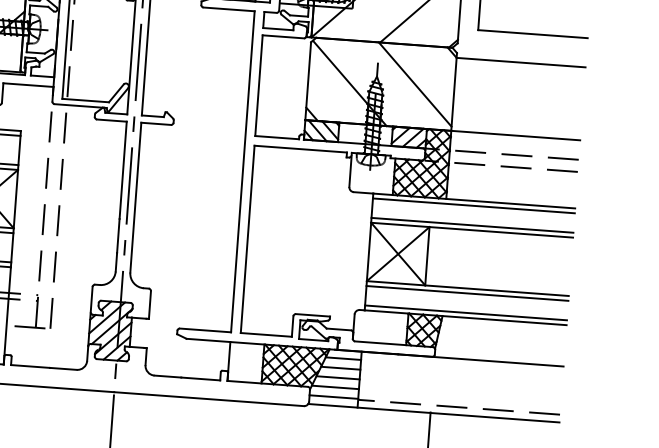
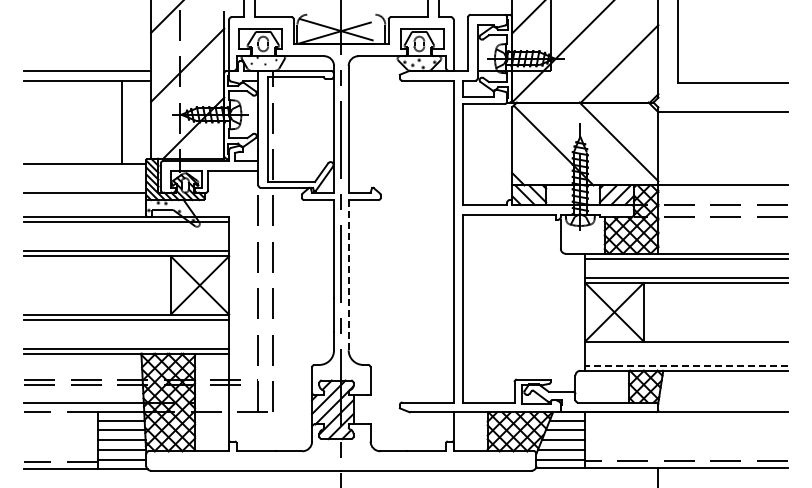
line: (135, 197) -> (348, 275), solid -> dashed
line: (467, 293) -> (686, 346), removed
line: (465, 312) -> (685, 365), solid -> dashed

